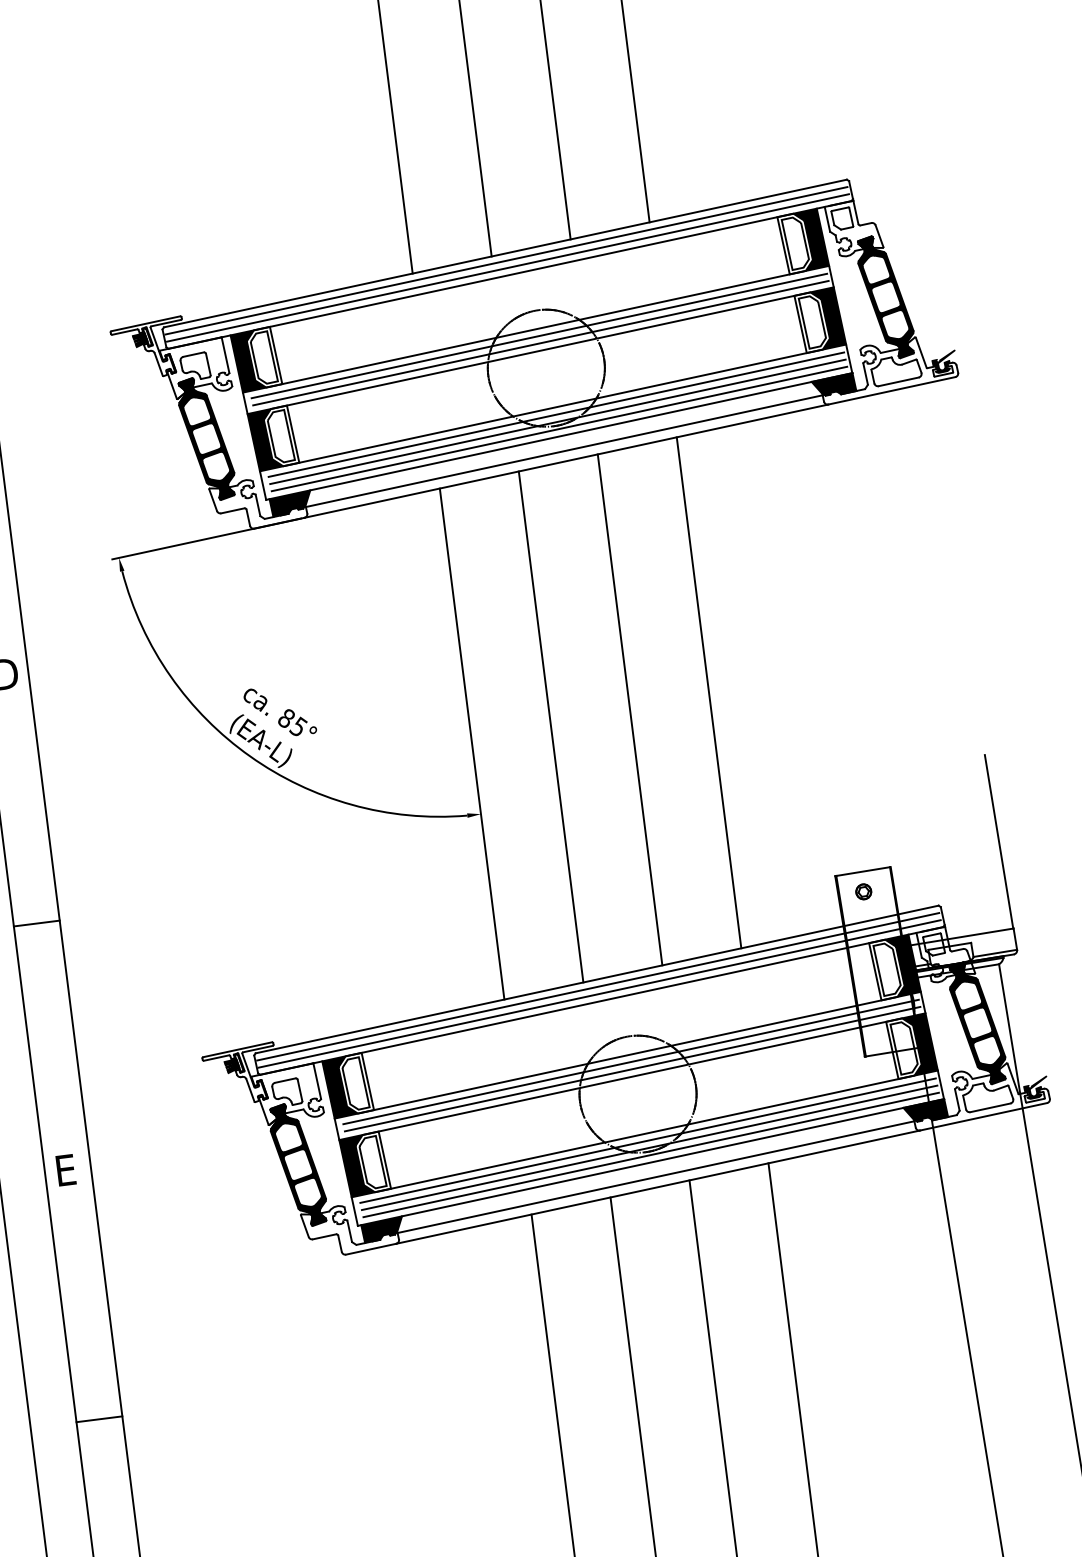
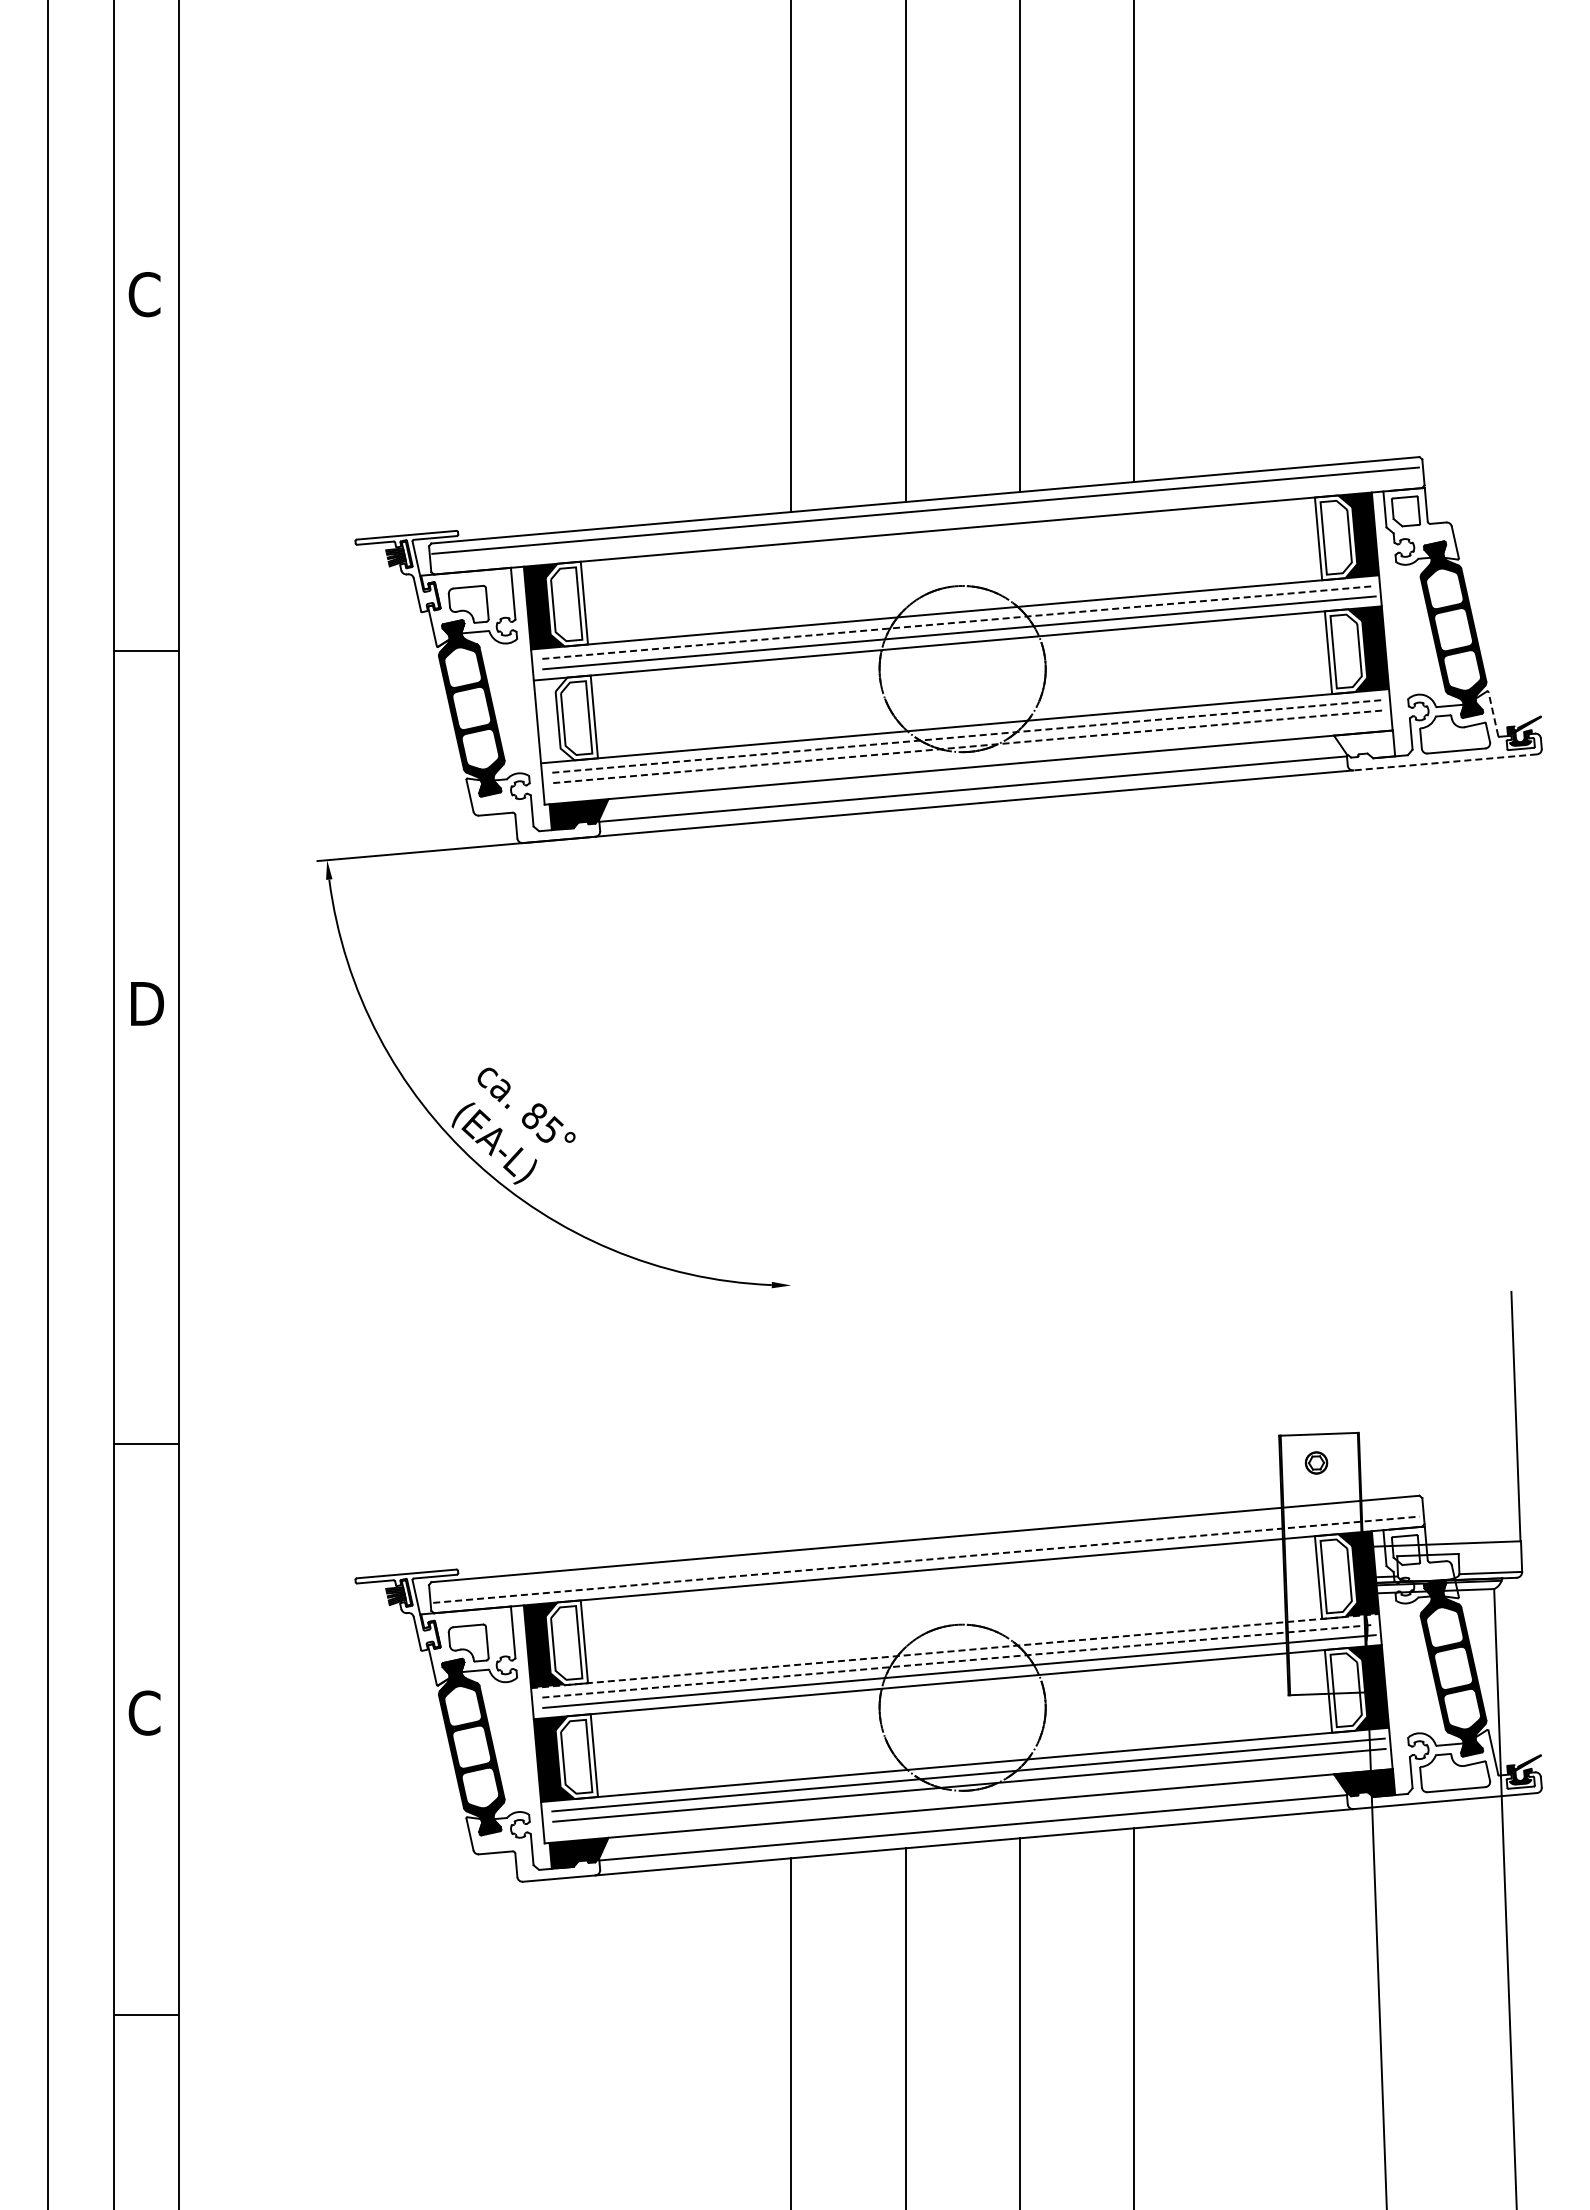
line: (507, 267) -> (926, 520), removed
line: (539, 336) -> (958, 622), solid -> dashed
line: (921, 352) -> (1493, 713), solid -> dashed
fill: (833, 385) -> (1364, 744), removed
line: (891, 390) -> (1444, 762), solid -> dashed
line: (556, 414) -> (968, 736), solid -> dashed
line: (557, 421) -> (969, 746), solid -> dashed
line: (559, 428) -> (970, 756), removed
fill: (264, 440) -> (553, 720), removed
line: (709, 692) -> (1134, 1154), removed
line: (629, 709) -> (1019, 1164), removed
line: (551, 726) -> (905, 1174), removed
line: (472, 743) -> (791, 1184), removed
line: (36, 923) -> (146, 1444), moved
line: (598, 986) -> (925, 1549), removed
line: (600, 993) -> (927, 1559), solid -> dashed
line: (628, 1055) -> (955, 1651), solid -> dashed
line: (631, 1062) -> (958, 1661), solid -> dashed
line: (651, 1154) -> (970, 1795), removed
text: (66, 1169) -> (144, 1712), E -> C
line: (99, 1419) -> (146, 2014), moved

